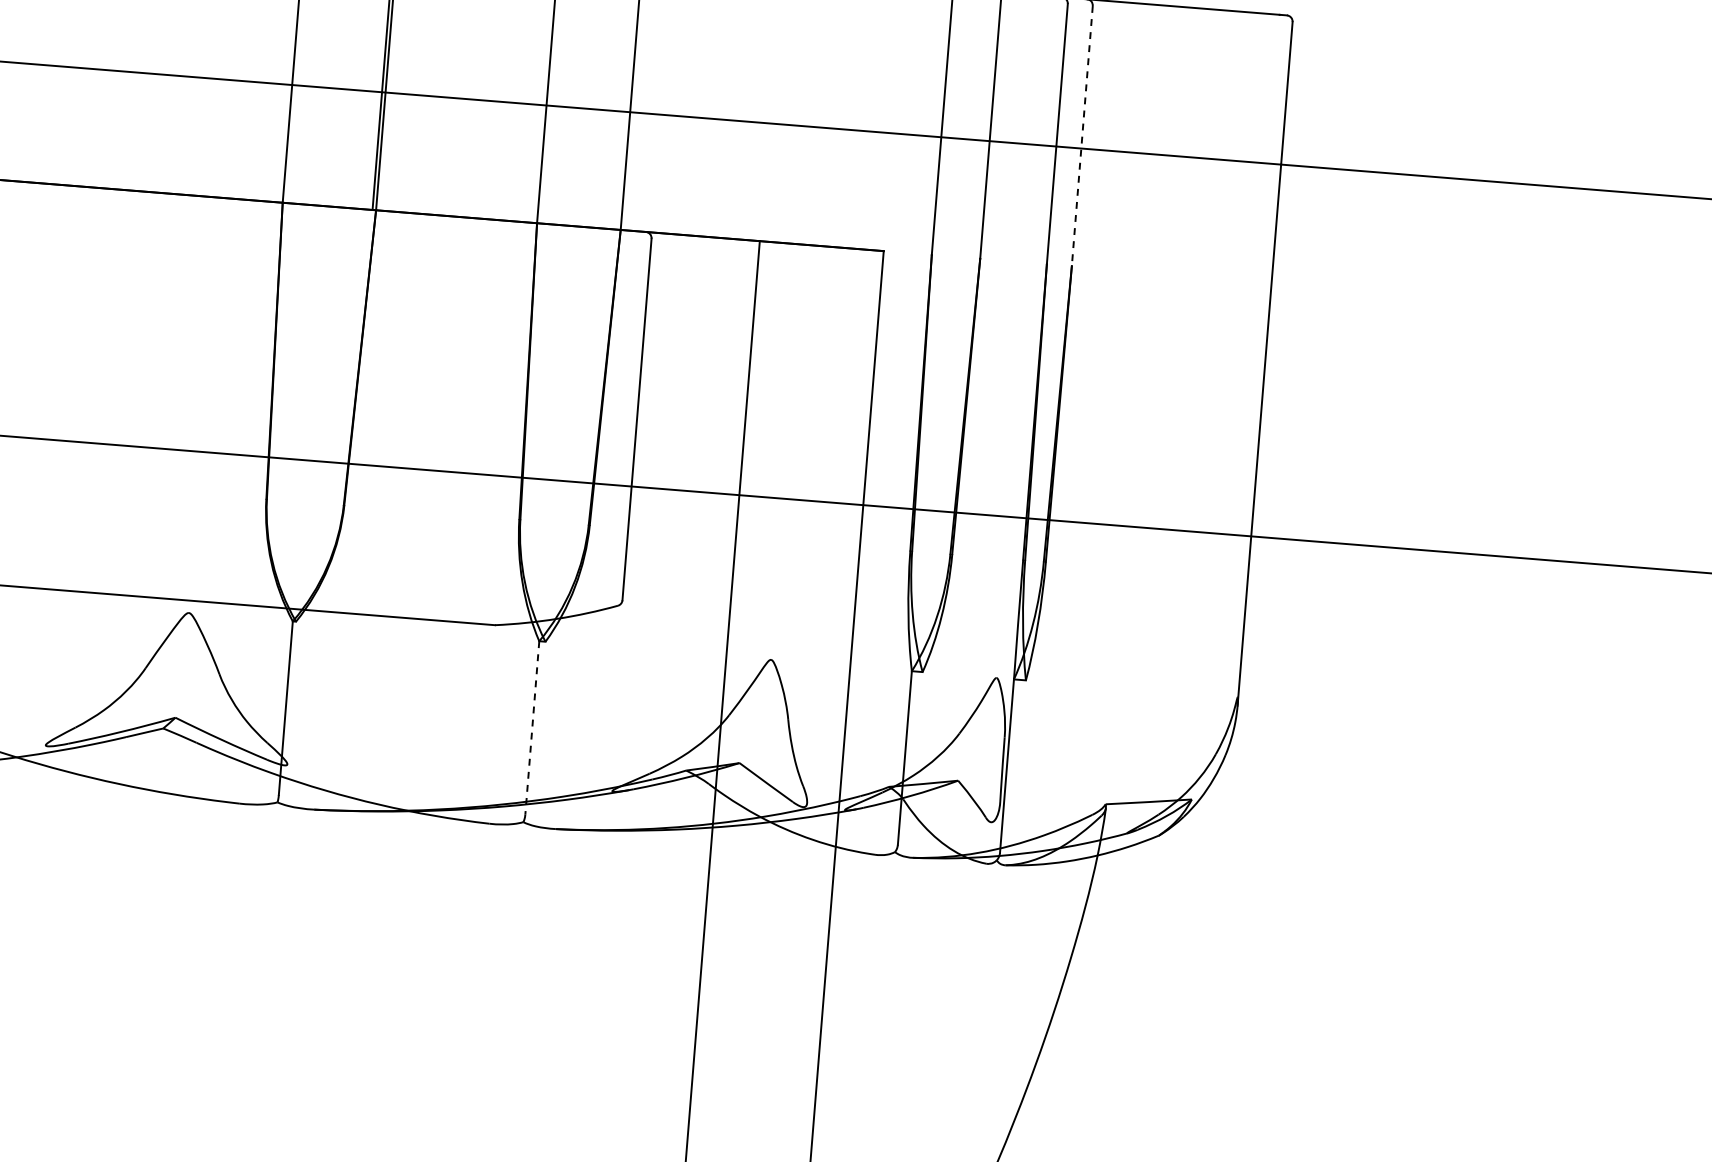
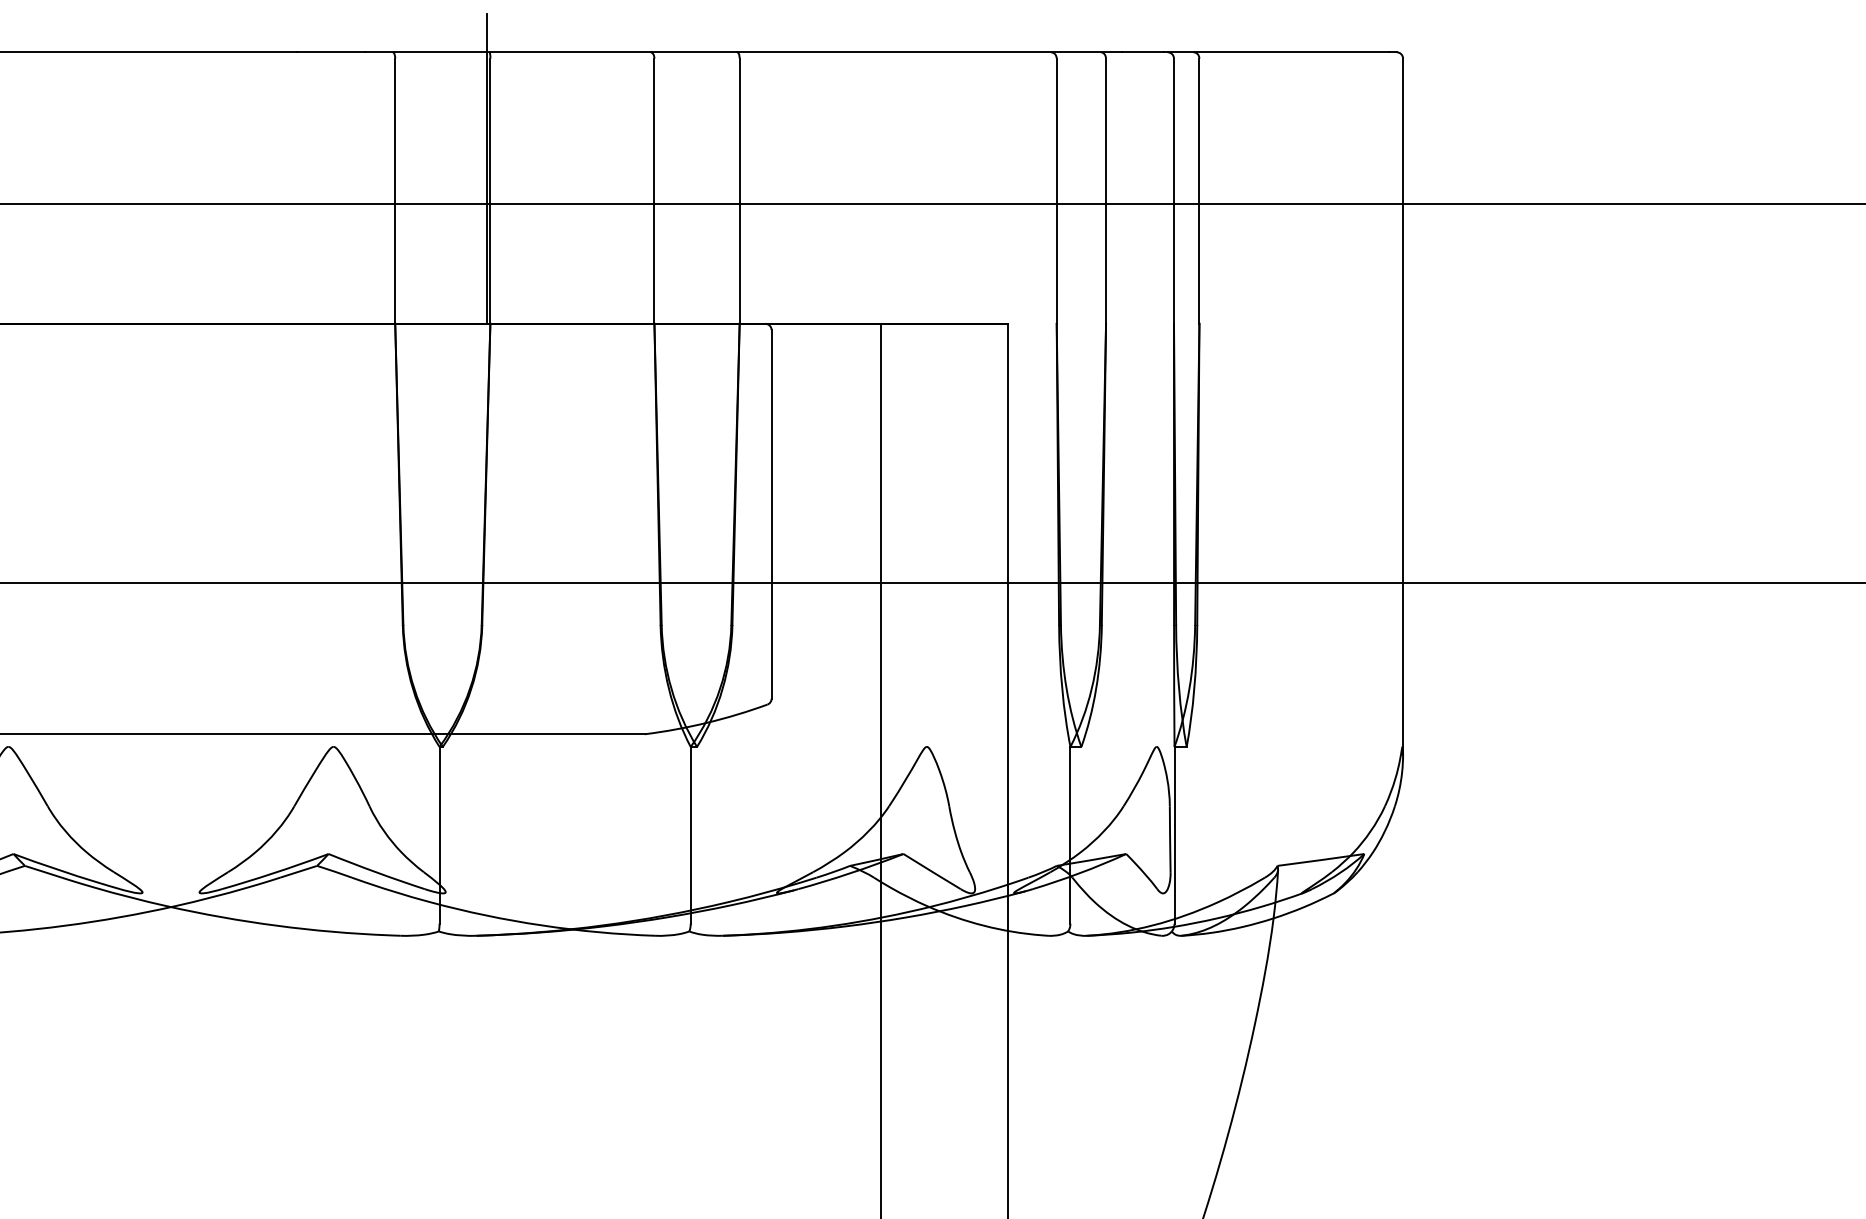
line: (1082, 136) -> (1199, 191), dashed -> solid
line: (532, 728) -> (690, 835), dashed -> solid

